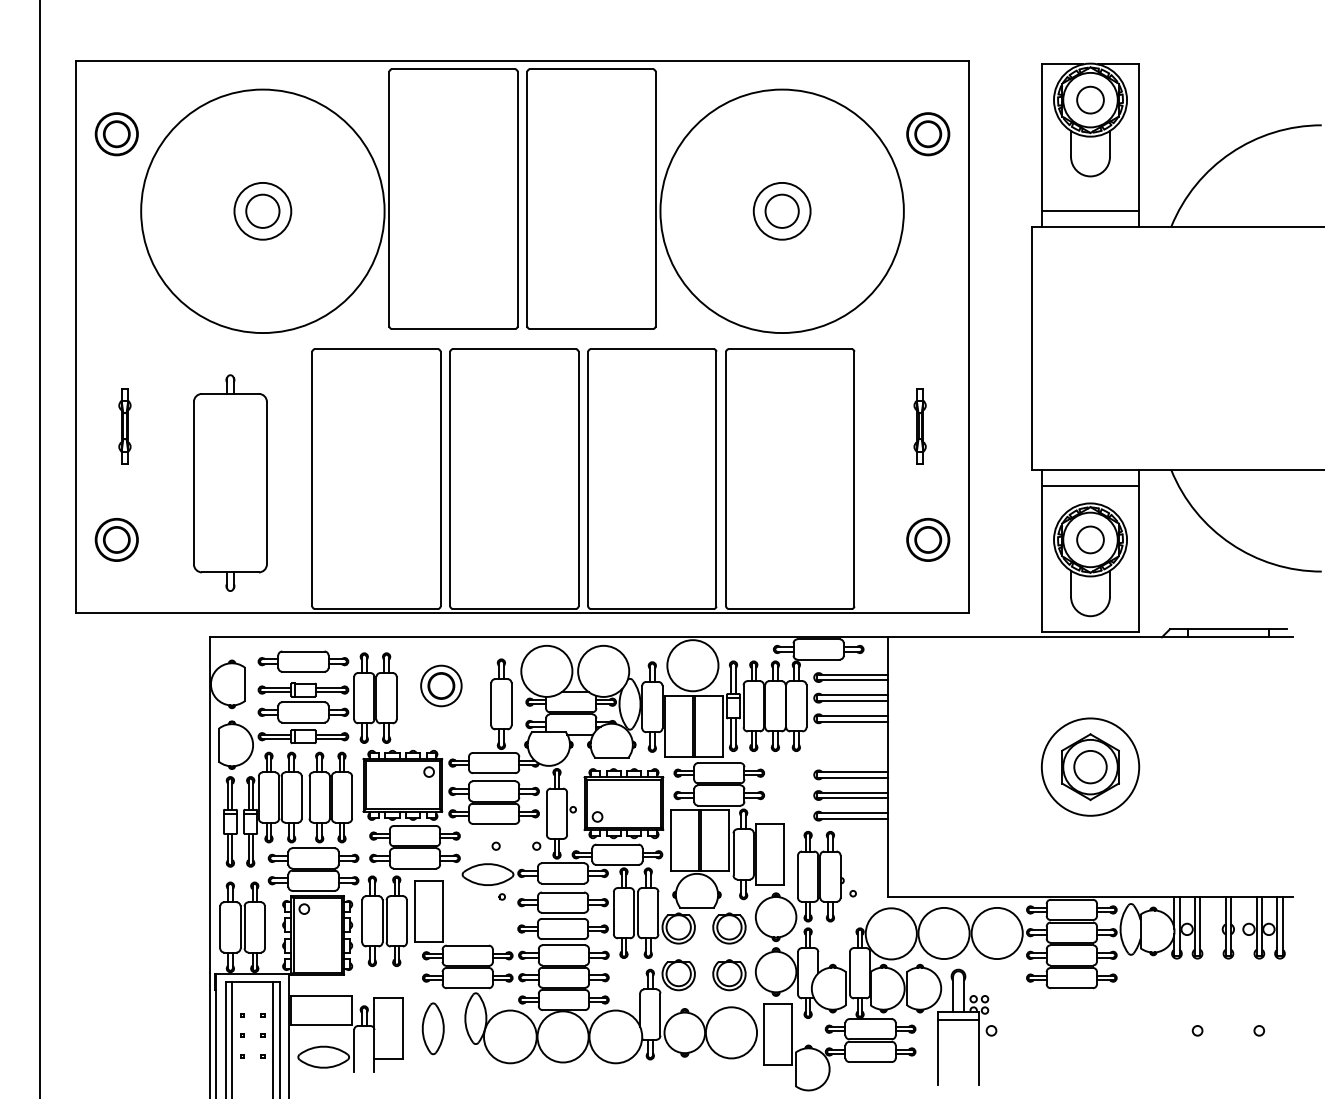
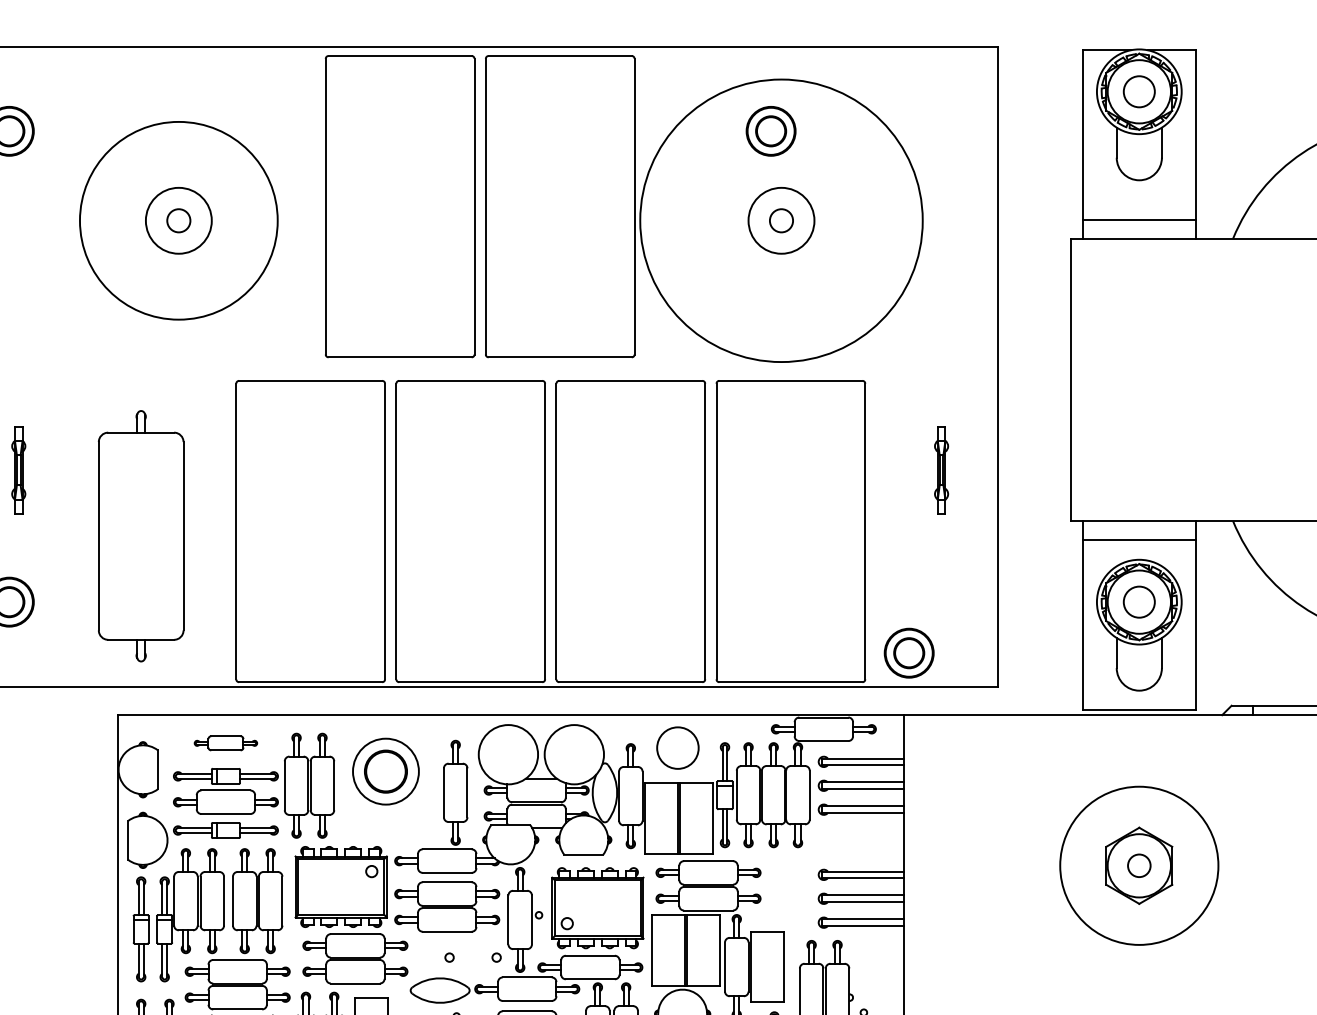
part: (928, 134) -> (771, 131), moved
circle: (262, 210) -> (178, 219), size x0.6
circle: (781, 210) -> (780, 219), size x0.6
circle: (262, 211) -> (178, 221), size x0.7
part: (928, 539) -> (909, 652), moved
part: (303, 661) -> (225, 743), size x0.6
circle: (692, 665) -> (677, 747), size x0.7
part: (441, 685) -> (386, 771), size x1.4
circle: (1090, 766) -> (1139, 865), size x0.6
circle: (1090, 766) -> (1139, 865), size x1.4

